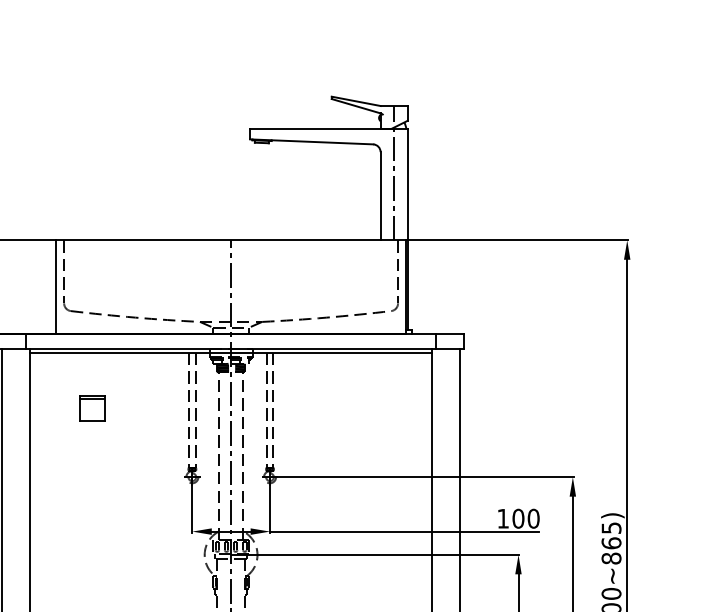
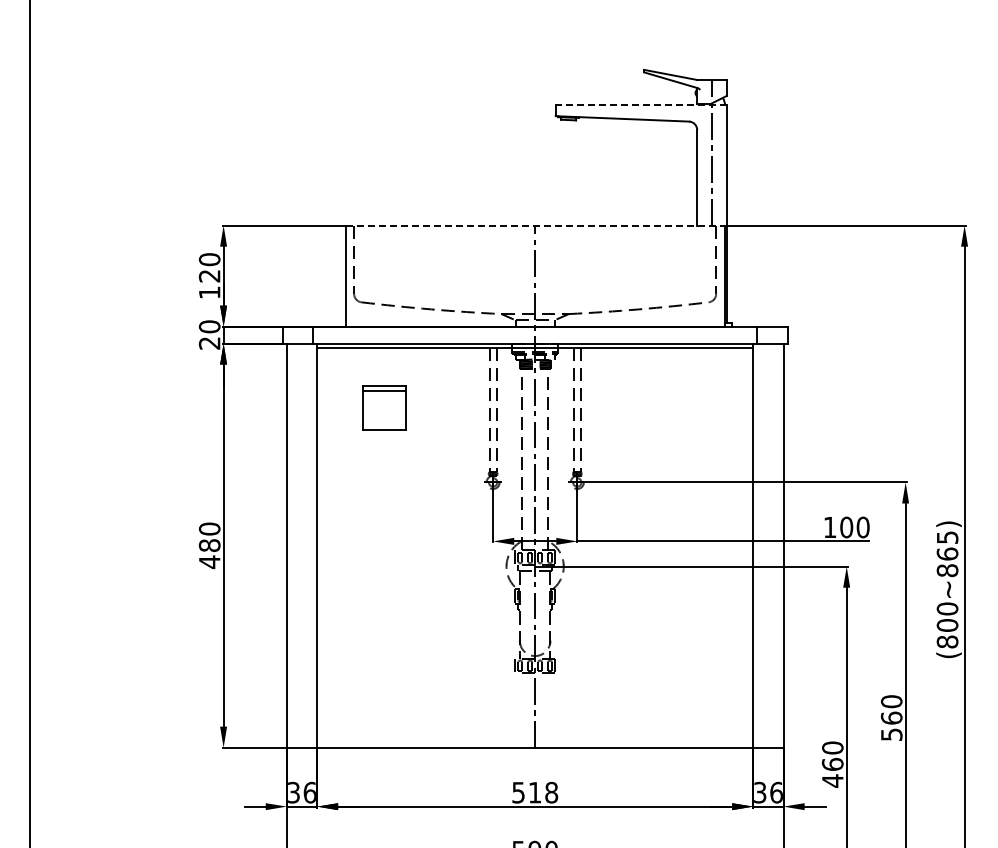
line: (328, 129) -> (640, 105), solid -> dashed
line: (231, 240) -> (535, 225), solid -> dashed
part: (92, 408) -> (384, 407), size x1.6

